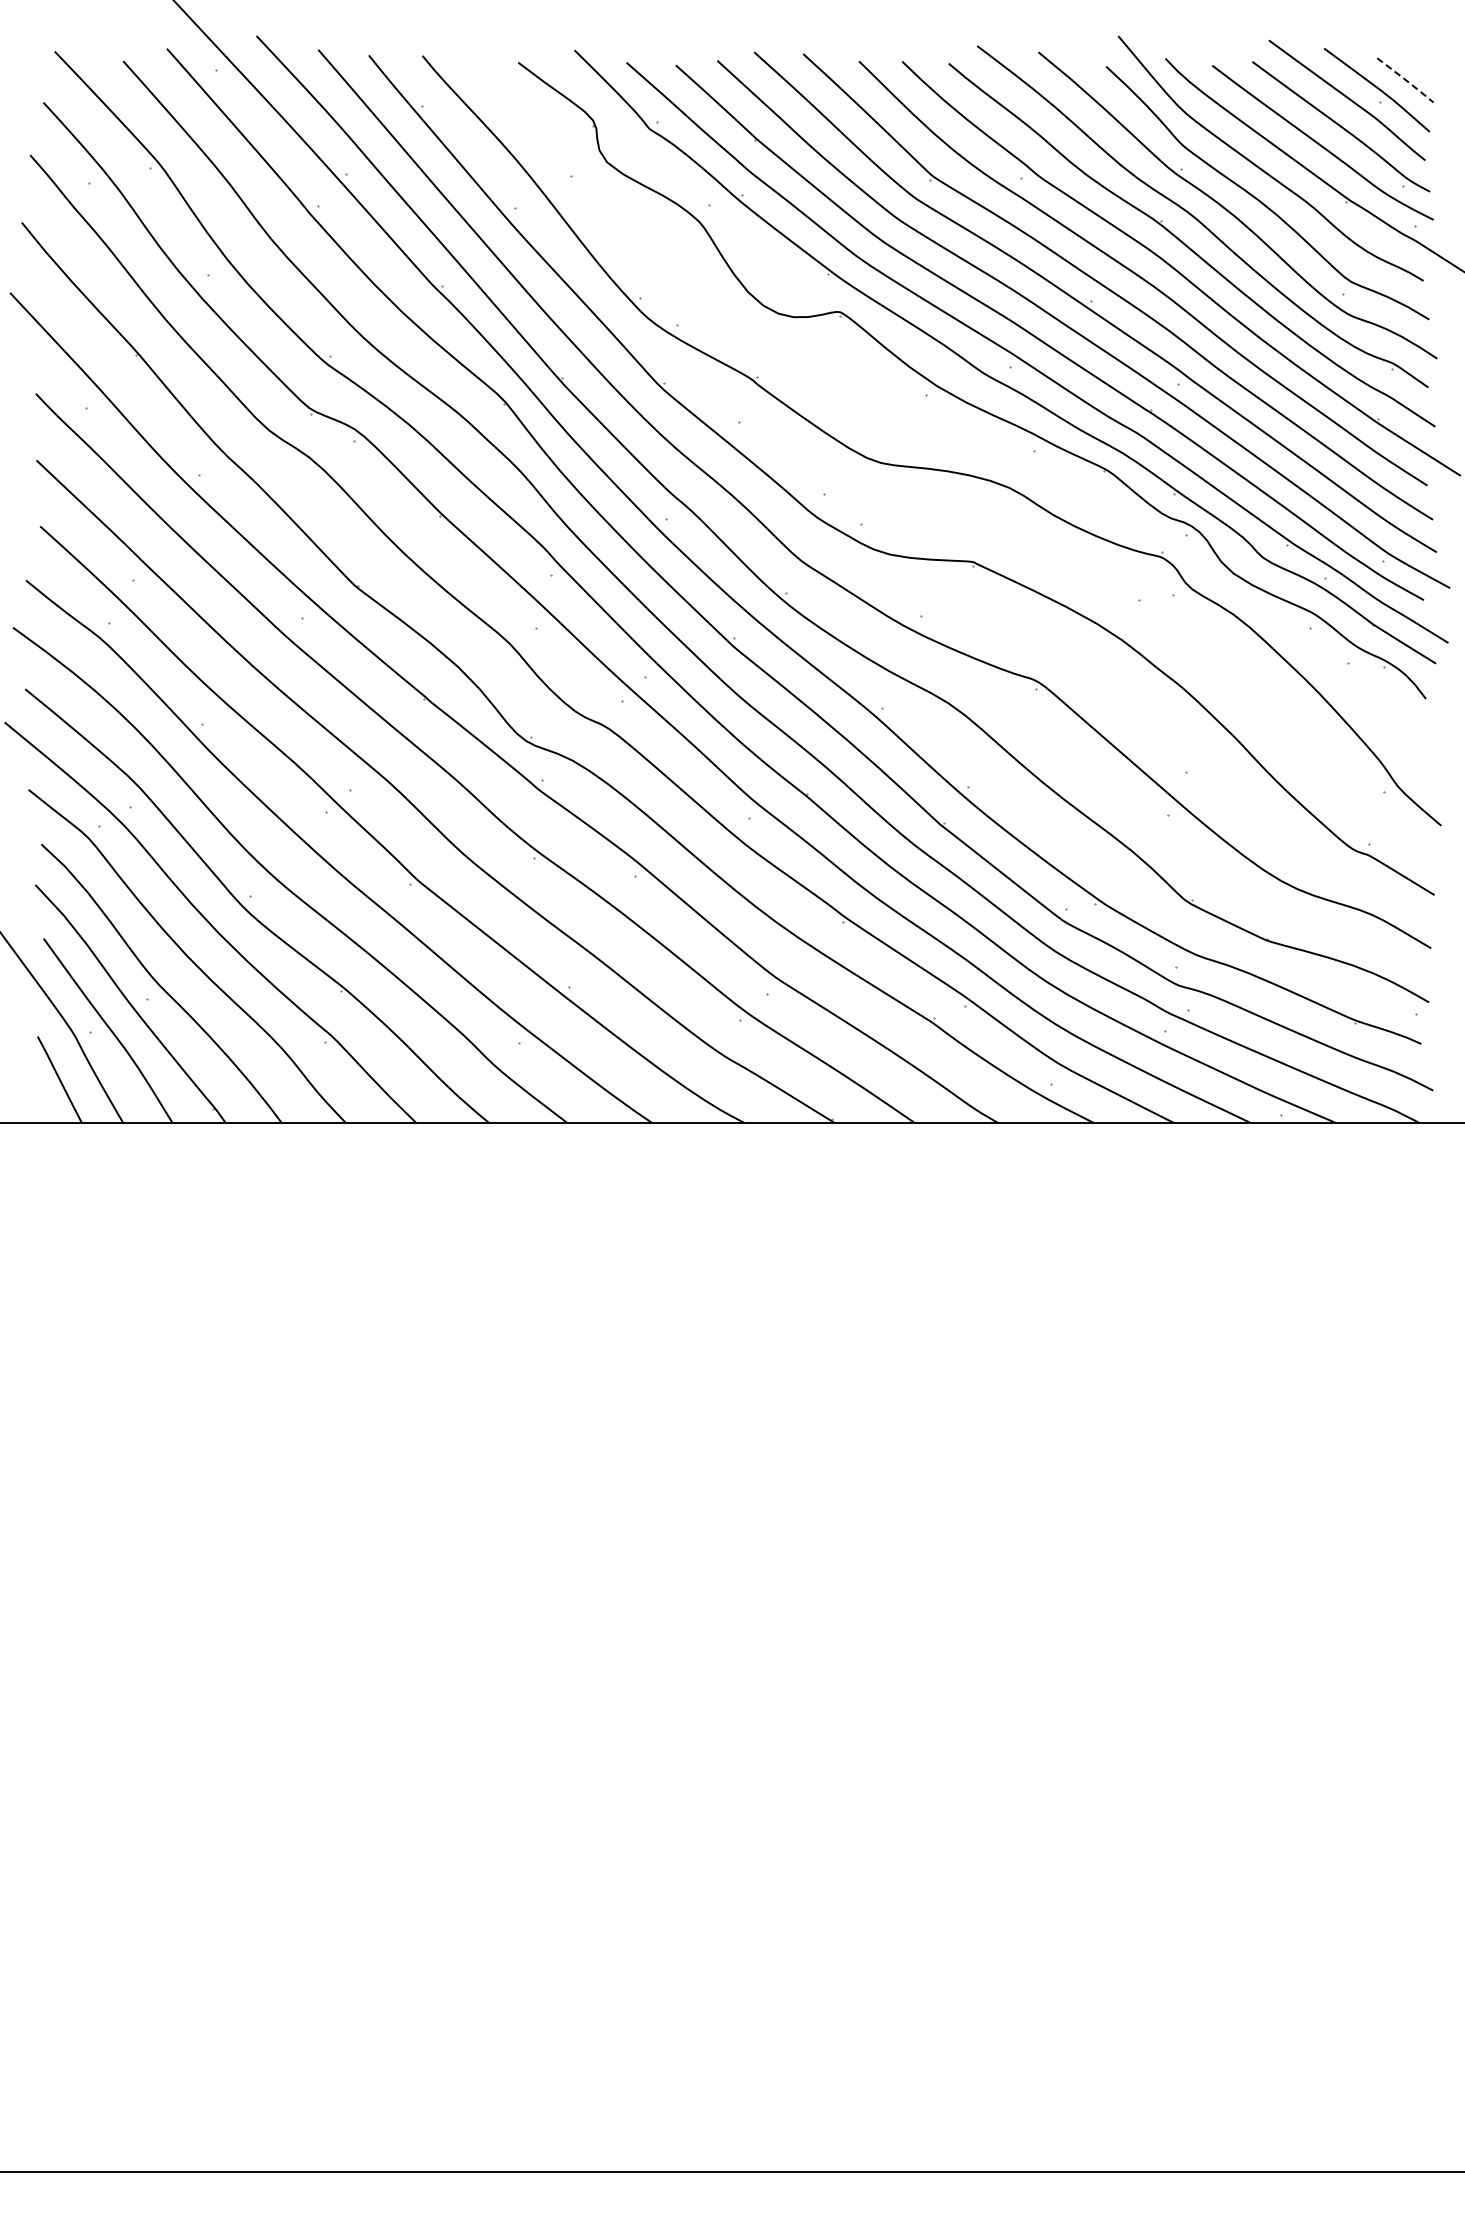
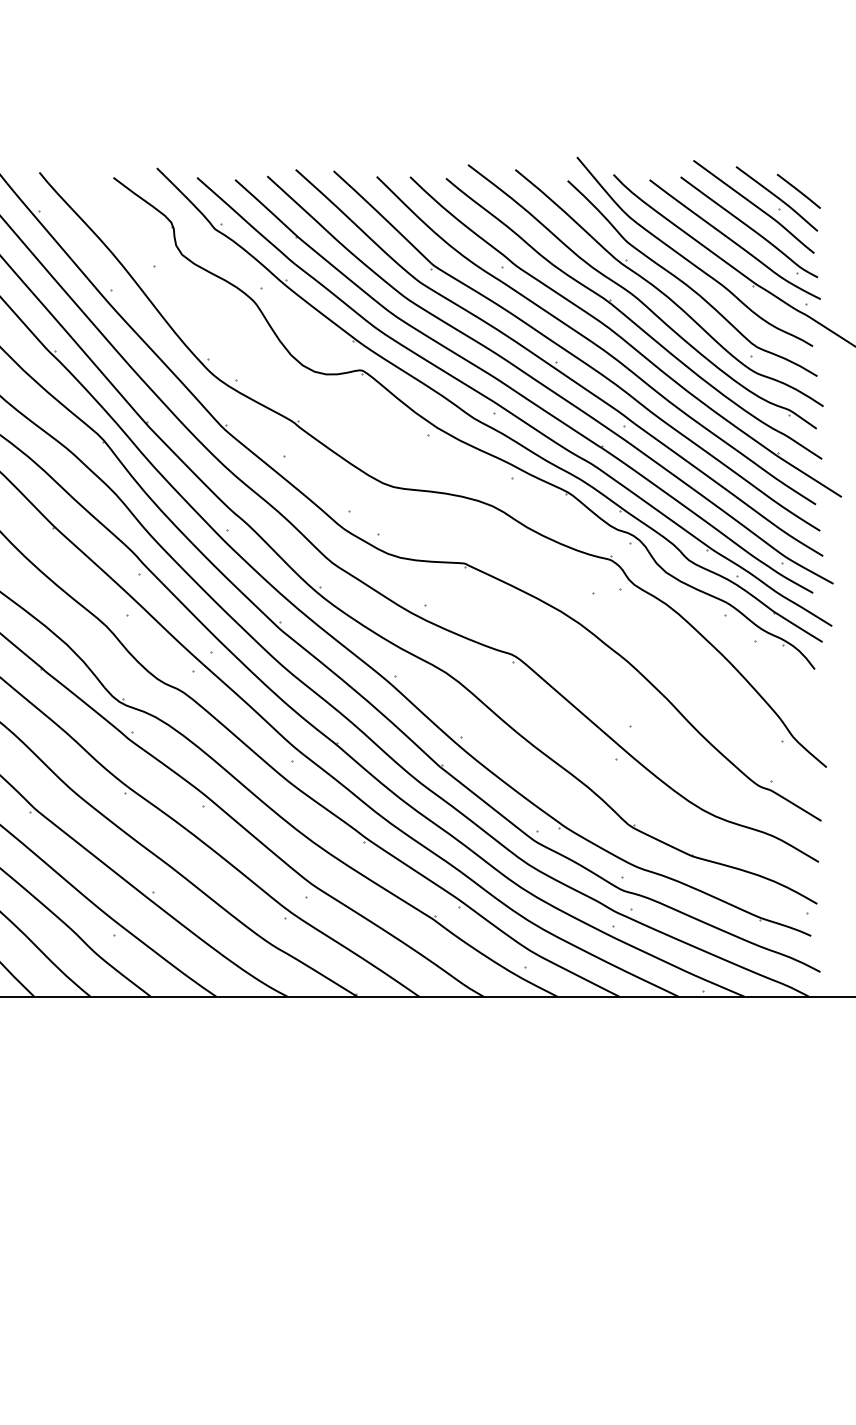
line: (1405, 80) -> (799, 191), dashed -> solid

